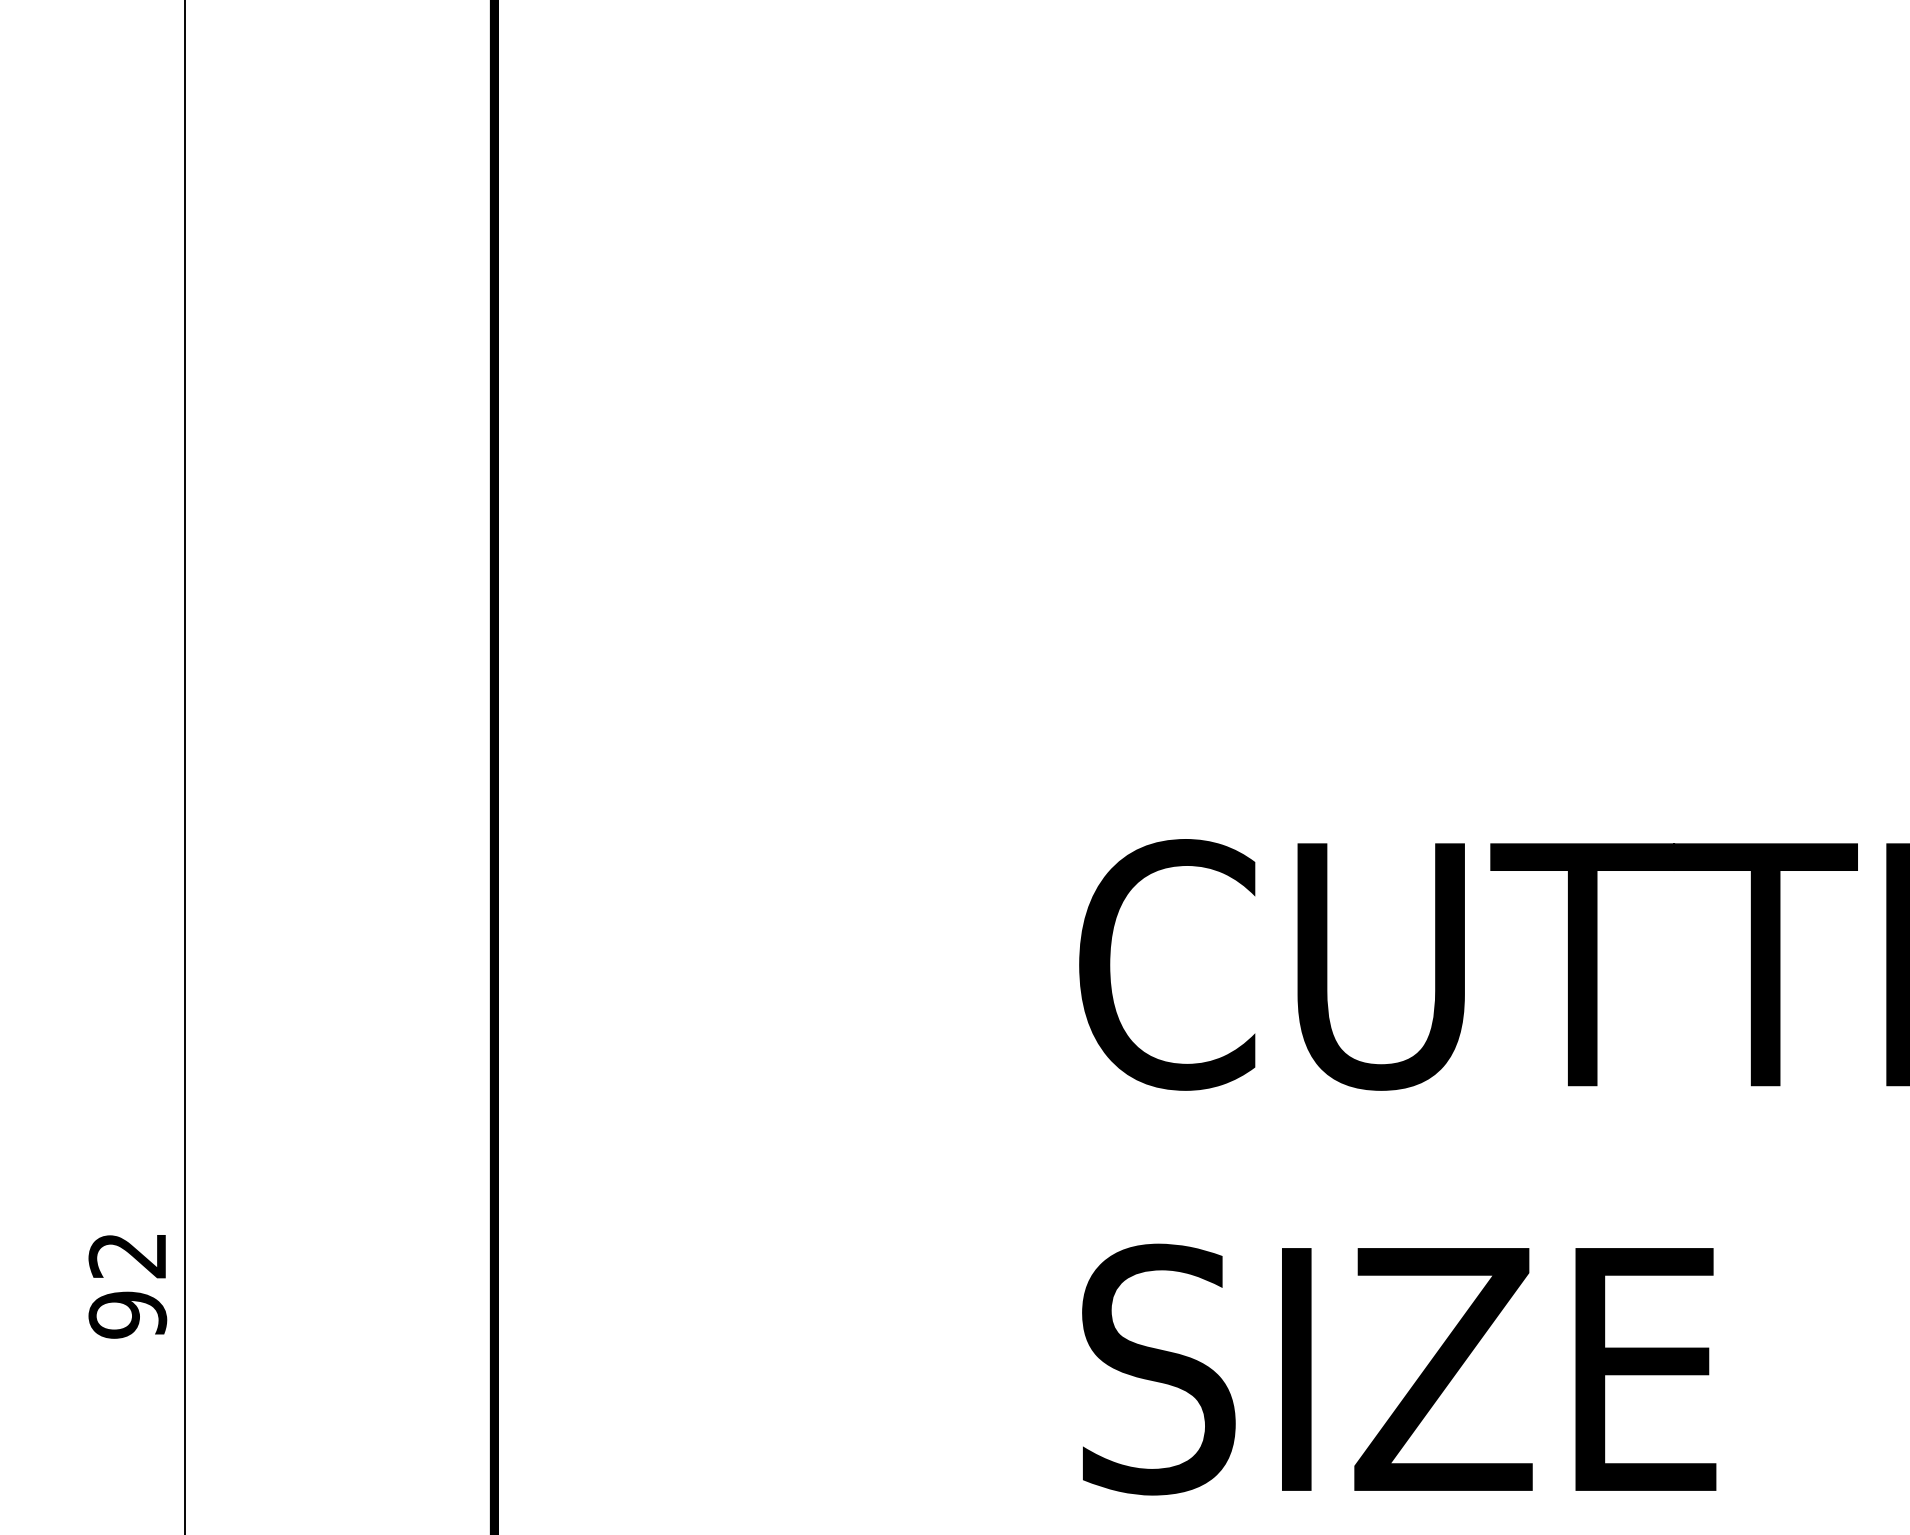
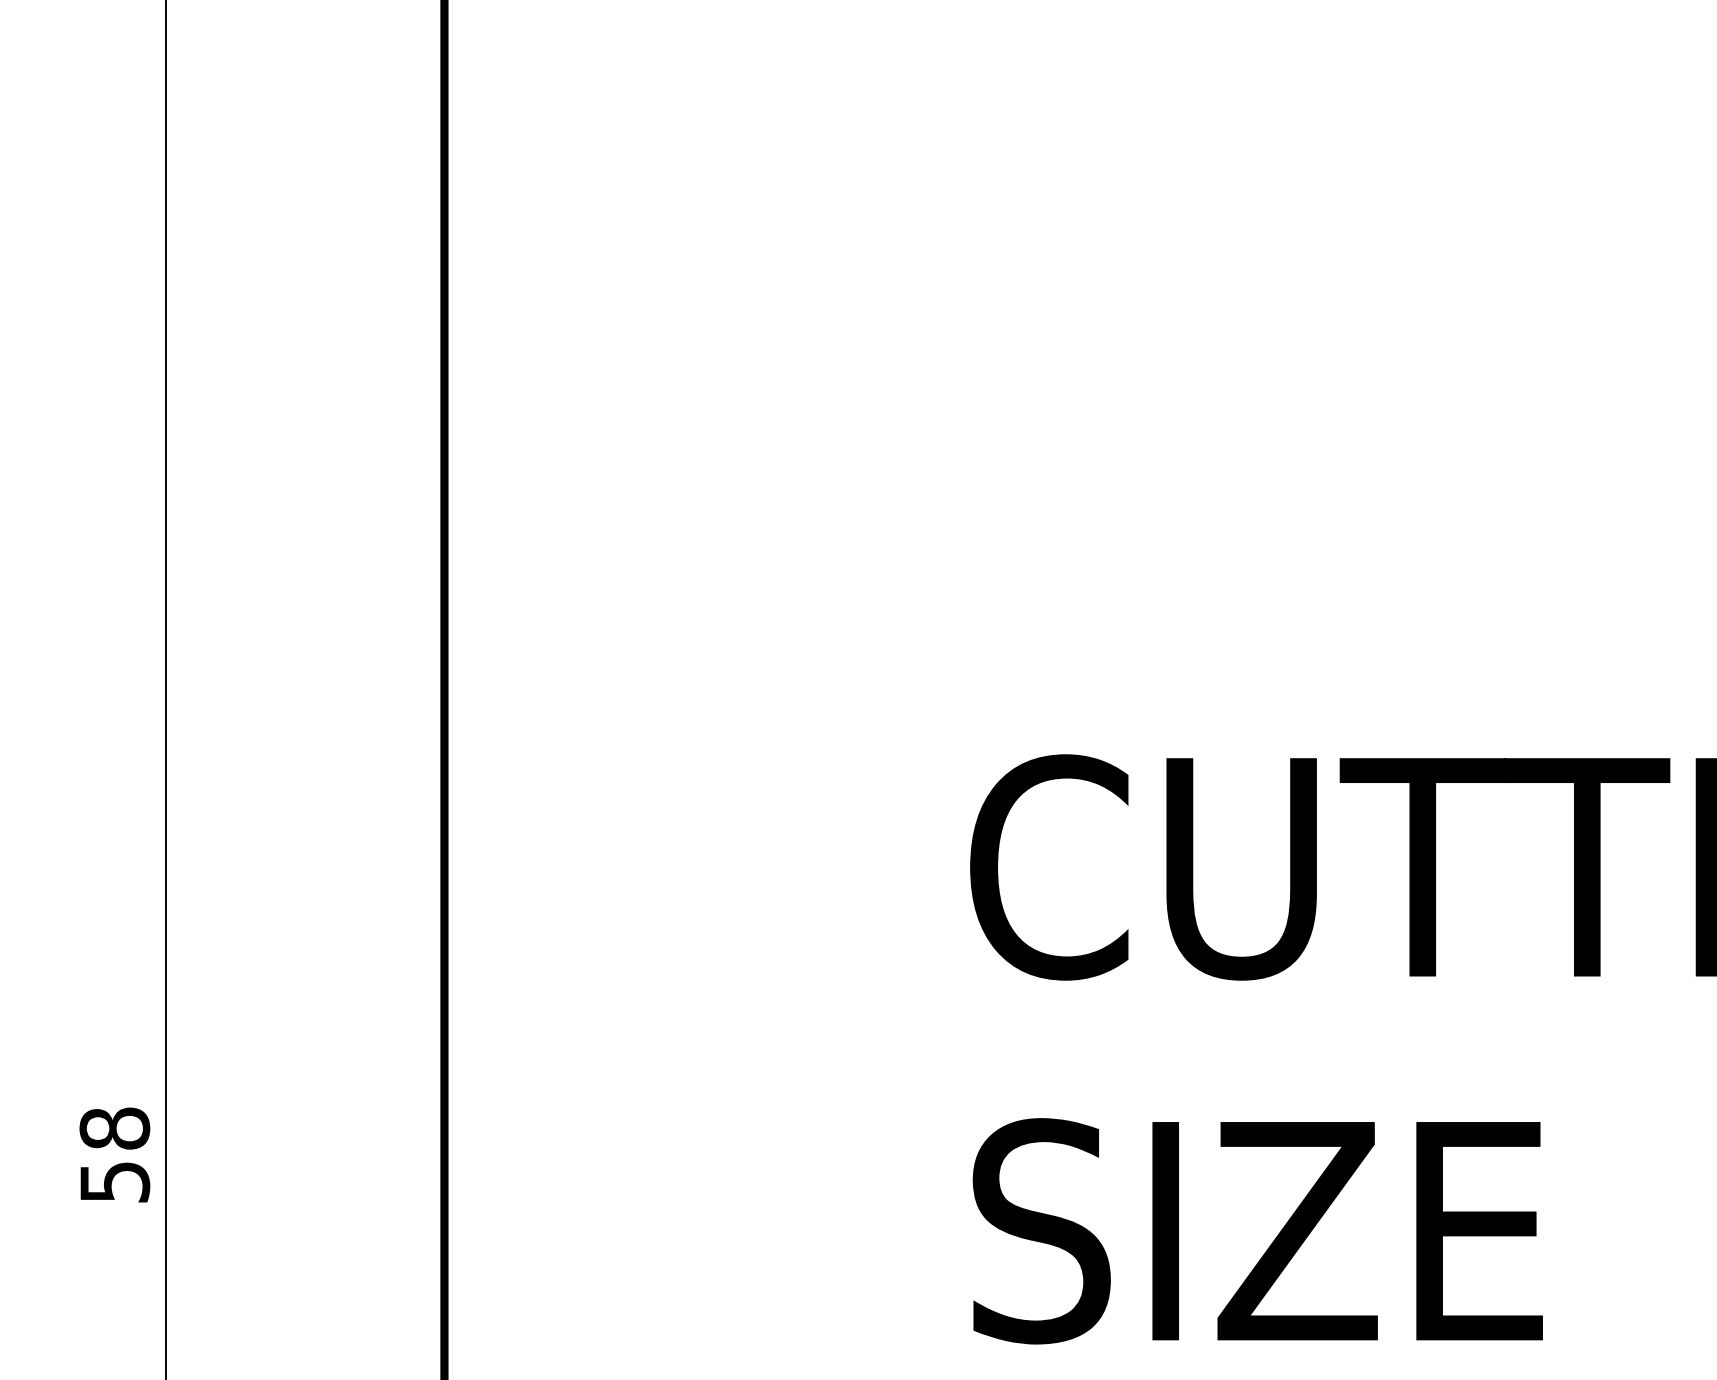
text: (127, 1285) -> (114, 1155), 92 -> 58

